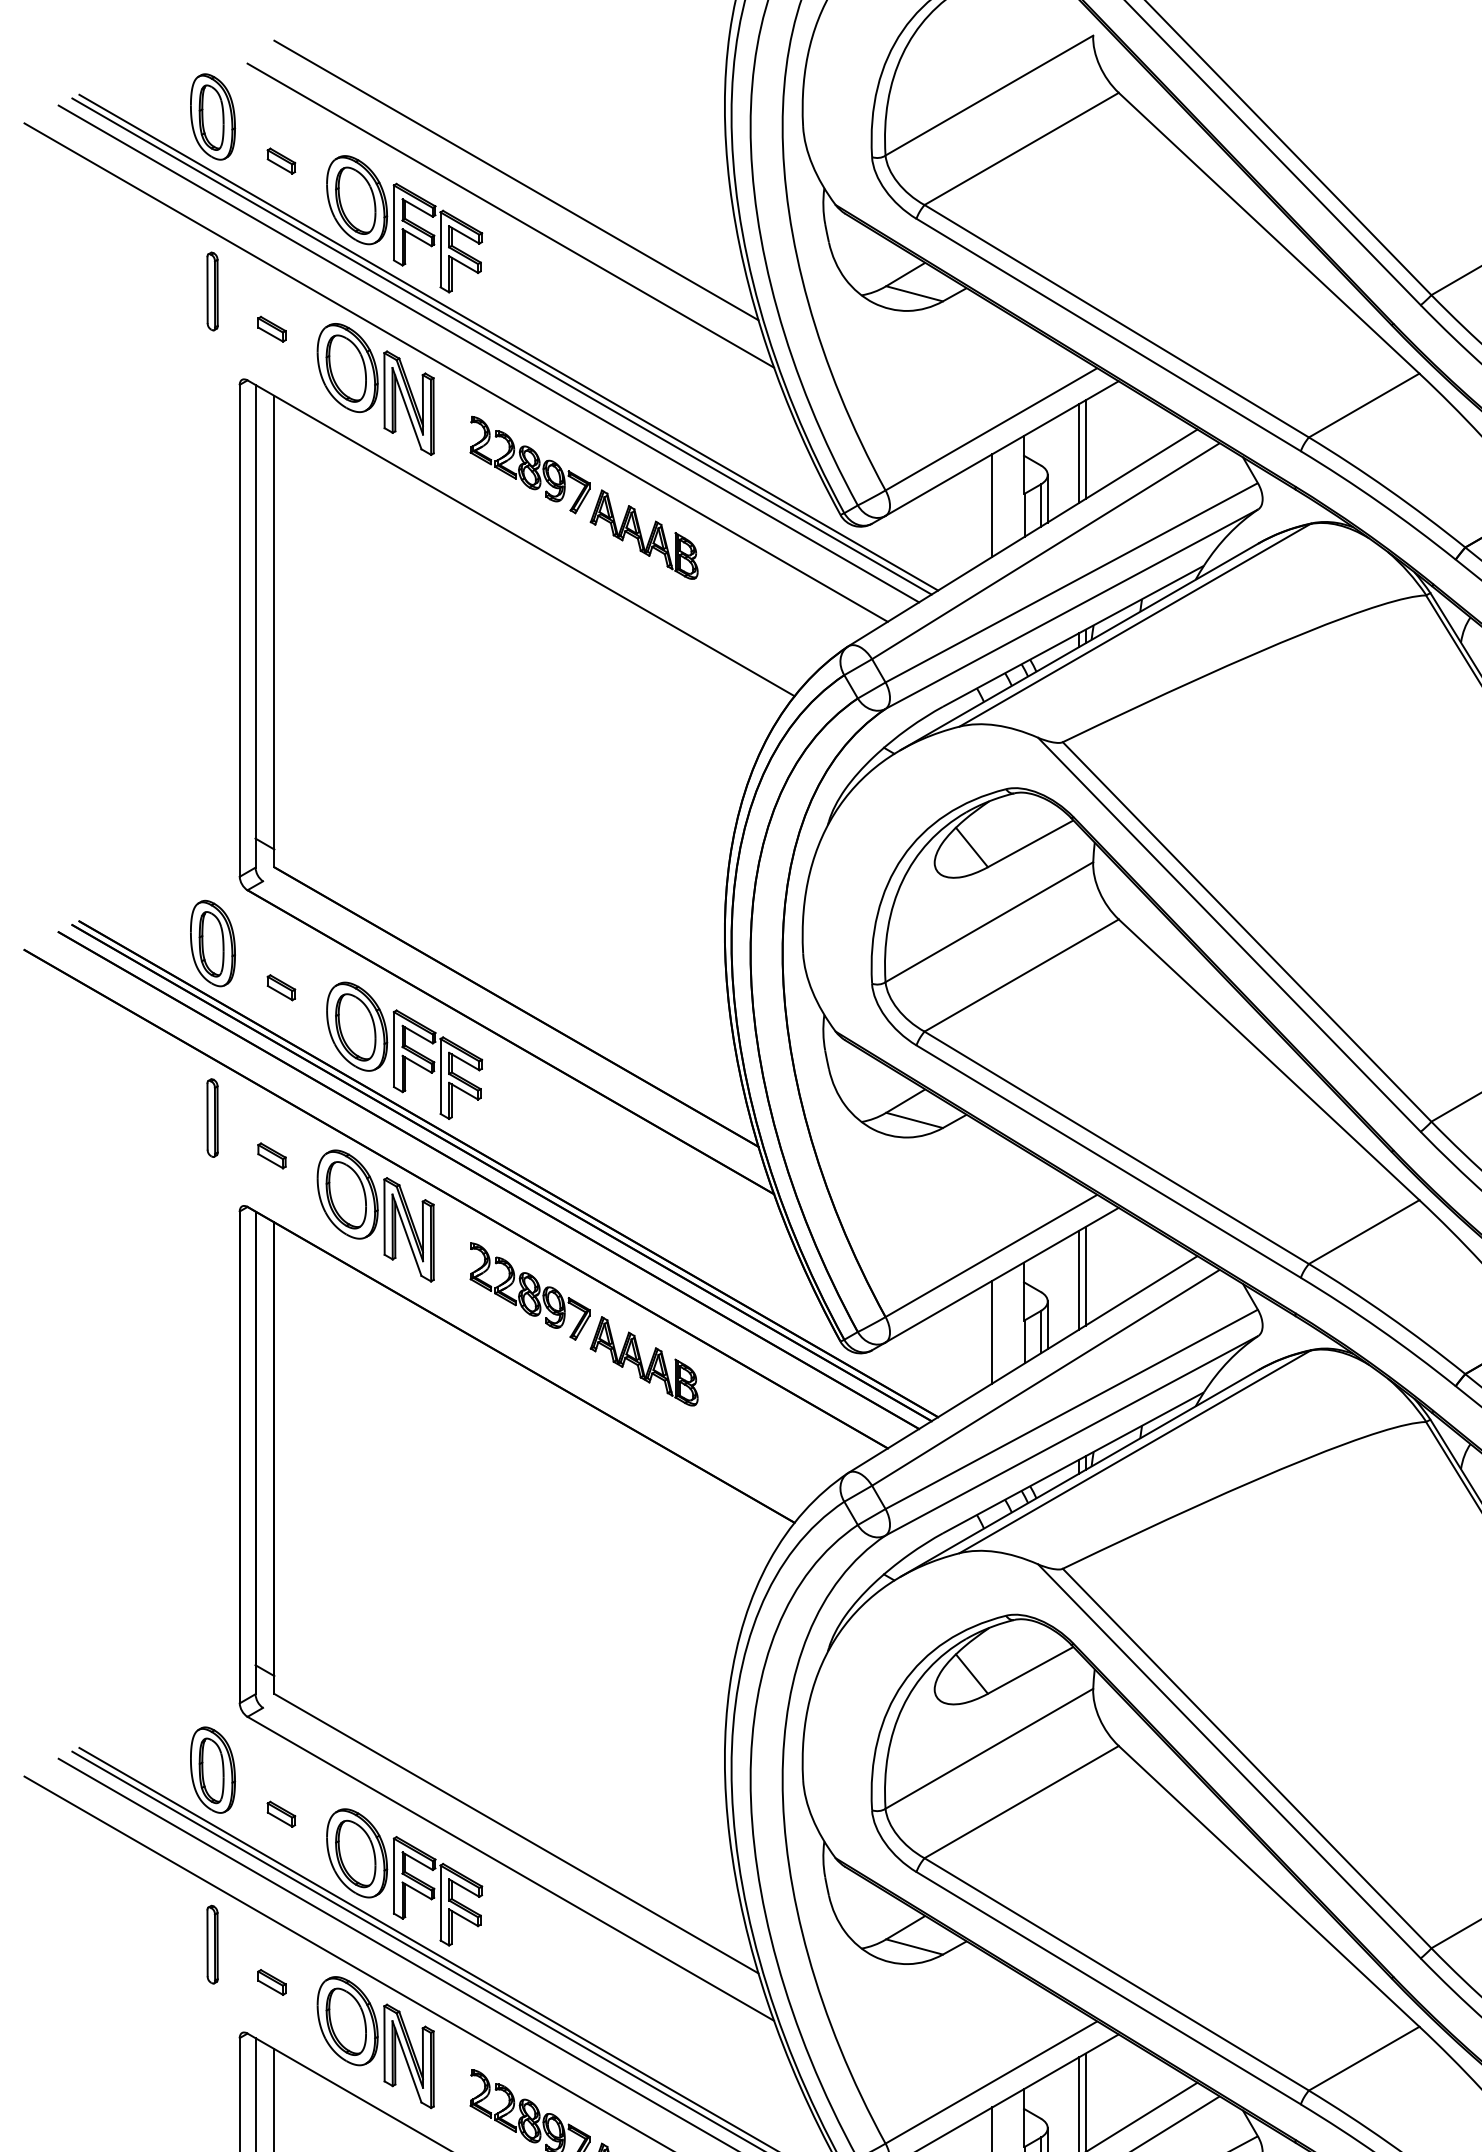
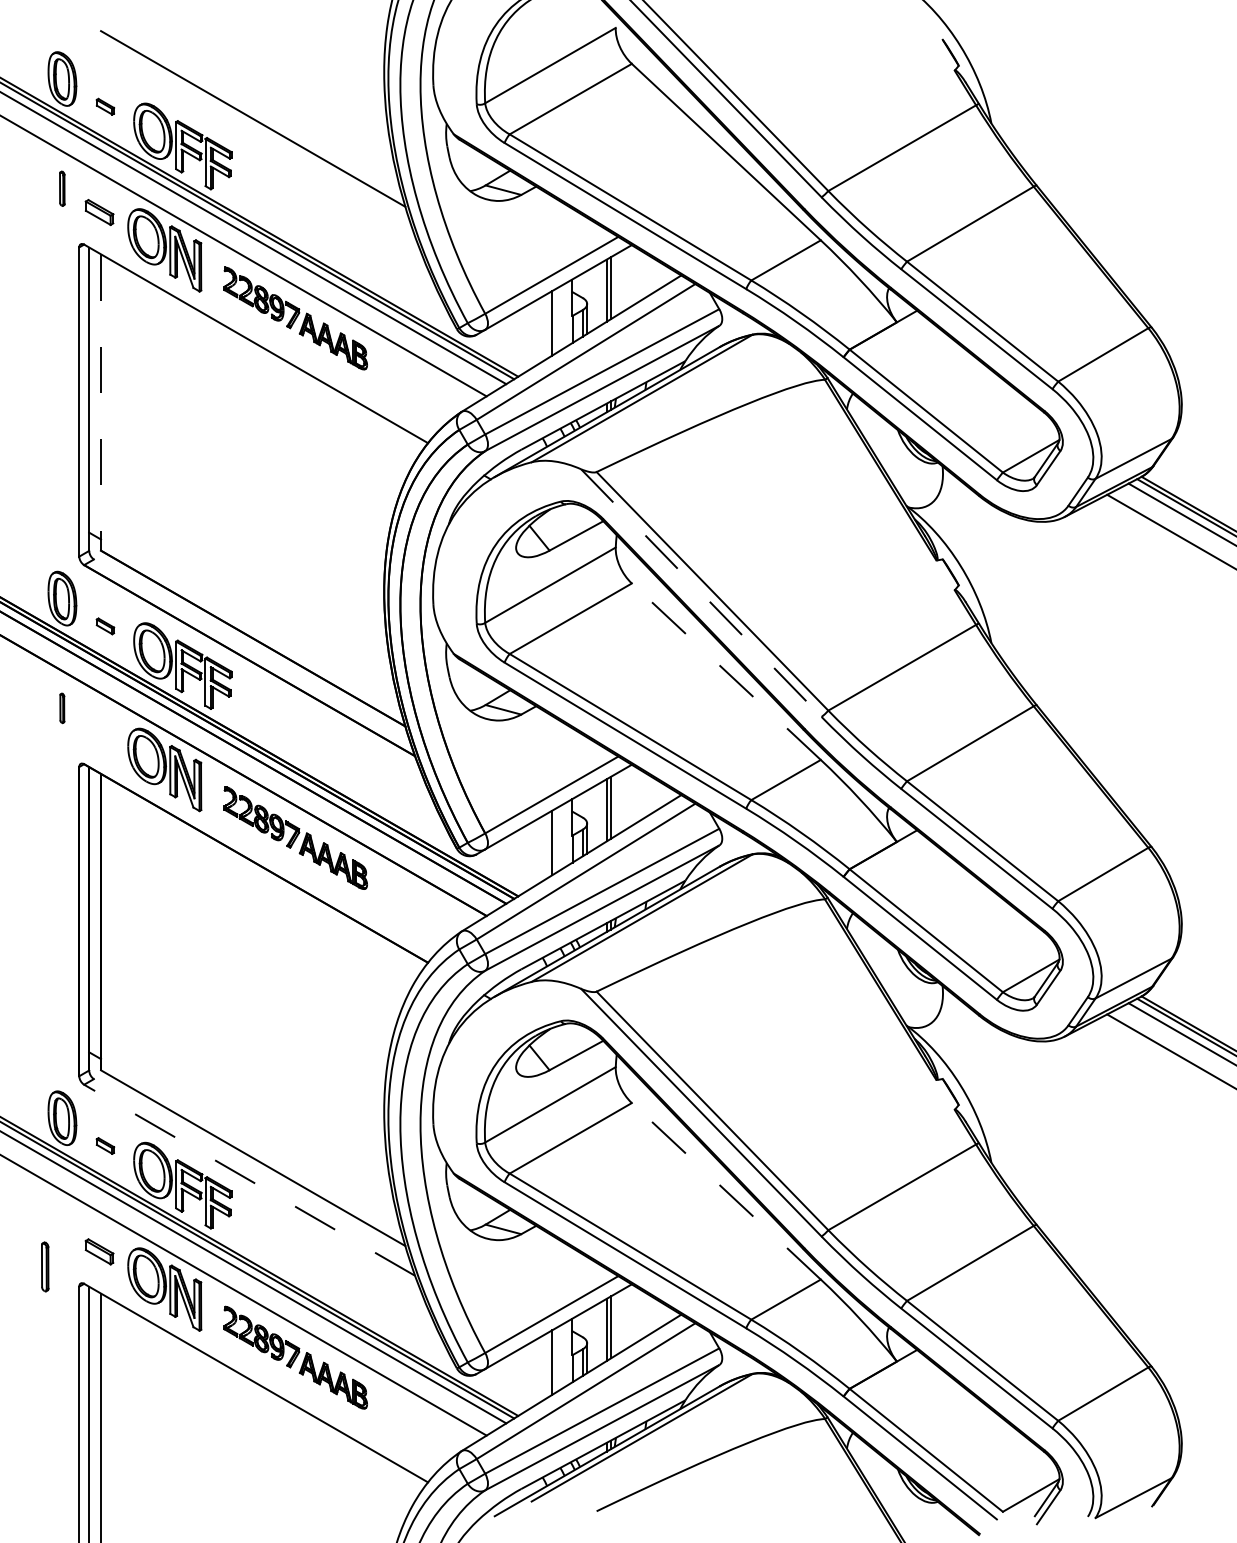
line: (510, 214) -> (249, 140), removed
part: (213, 291) -> (62, 188), size x0.7
part: (271, 329) -> (99, 212), size x1.6
line: (275, 633) -> (101, 403), solid -> dashed
line: (1229, 935) -> (701, 593), solid -> dashed
line: (1267, 1059) -> (725, 671), solid -> dashed
part: (213, 1118) -> (62, 708), size x0.6
part: (271, 1154) -> (99, 731), removed
line: (510, 1869) -> (249, 1180), solid -> dashed
line: (1267, 1885) -> (725, 1190), solid -> dashed
part: (213, 1943) -> (45, 1266), moved
part: (271, 1982) -> (99, 1251), size x1.6

